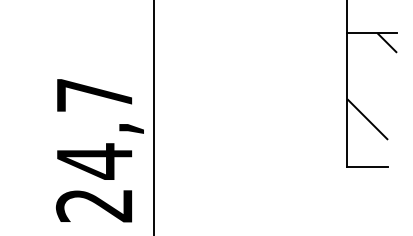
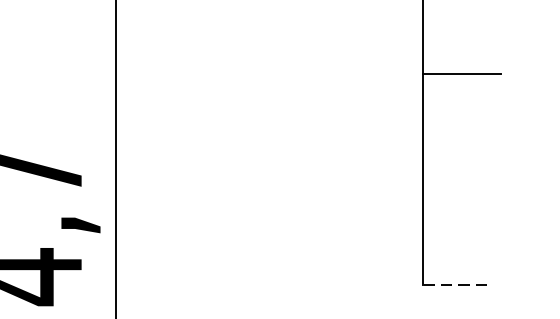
hatch: (372, 86) -> (462, 158), removed
line: (367, 166) -> (454, 284), solid -> dashed

